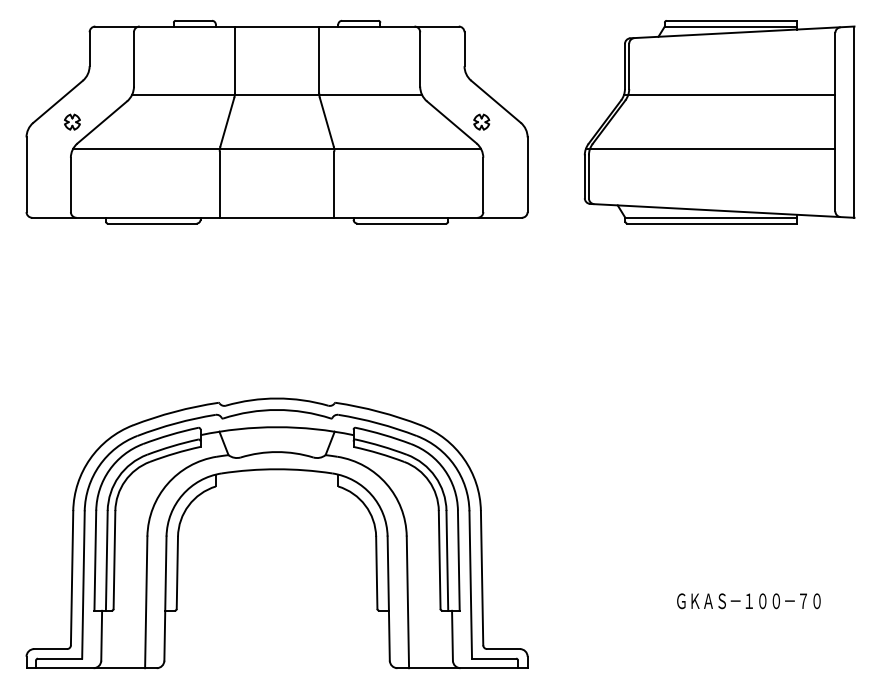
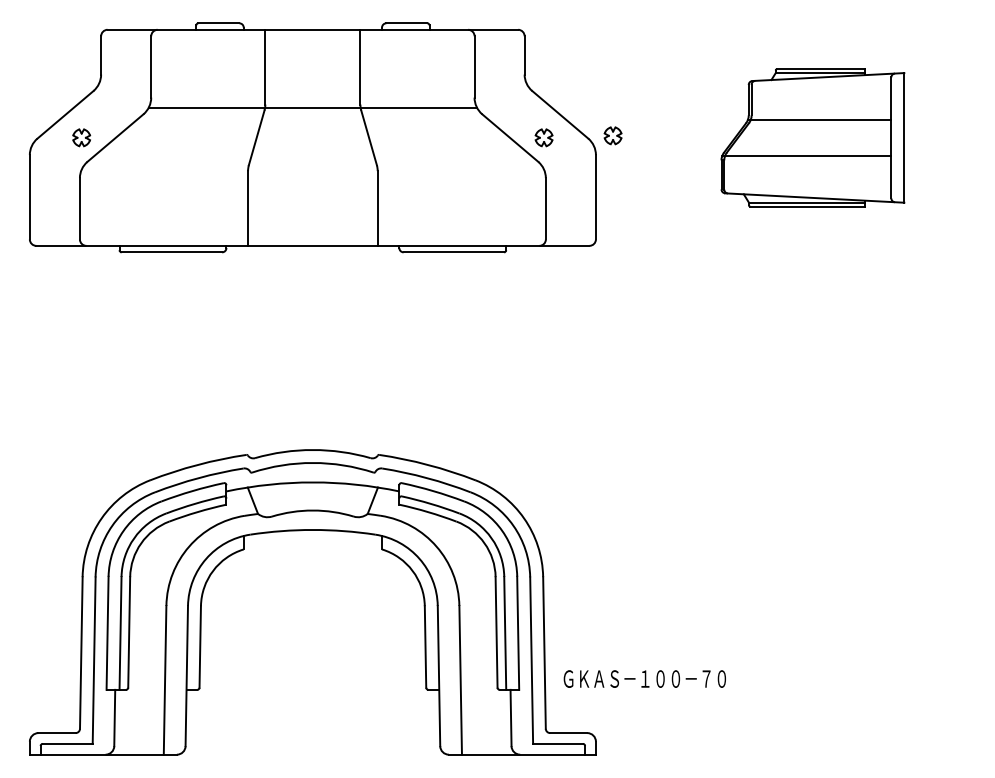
part: (542, 120) -> (612, 135), added
part: (719, 121) -> (812, 137), size x0.6
line: (276, 149) -> (312, 168), removed
text: (748, 600) -> (644, 678), moved

